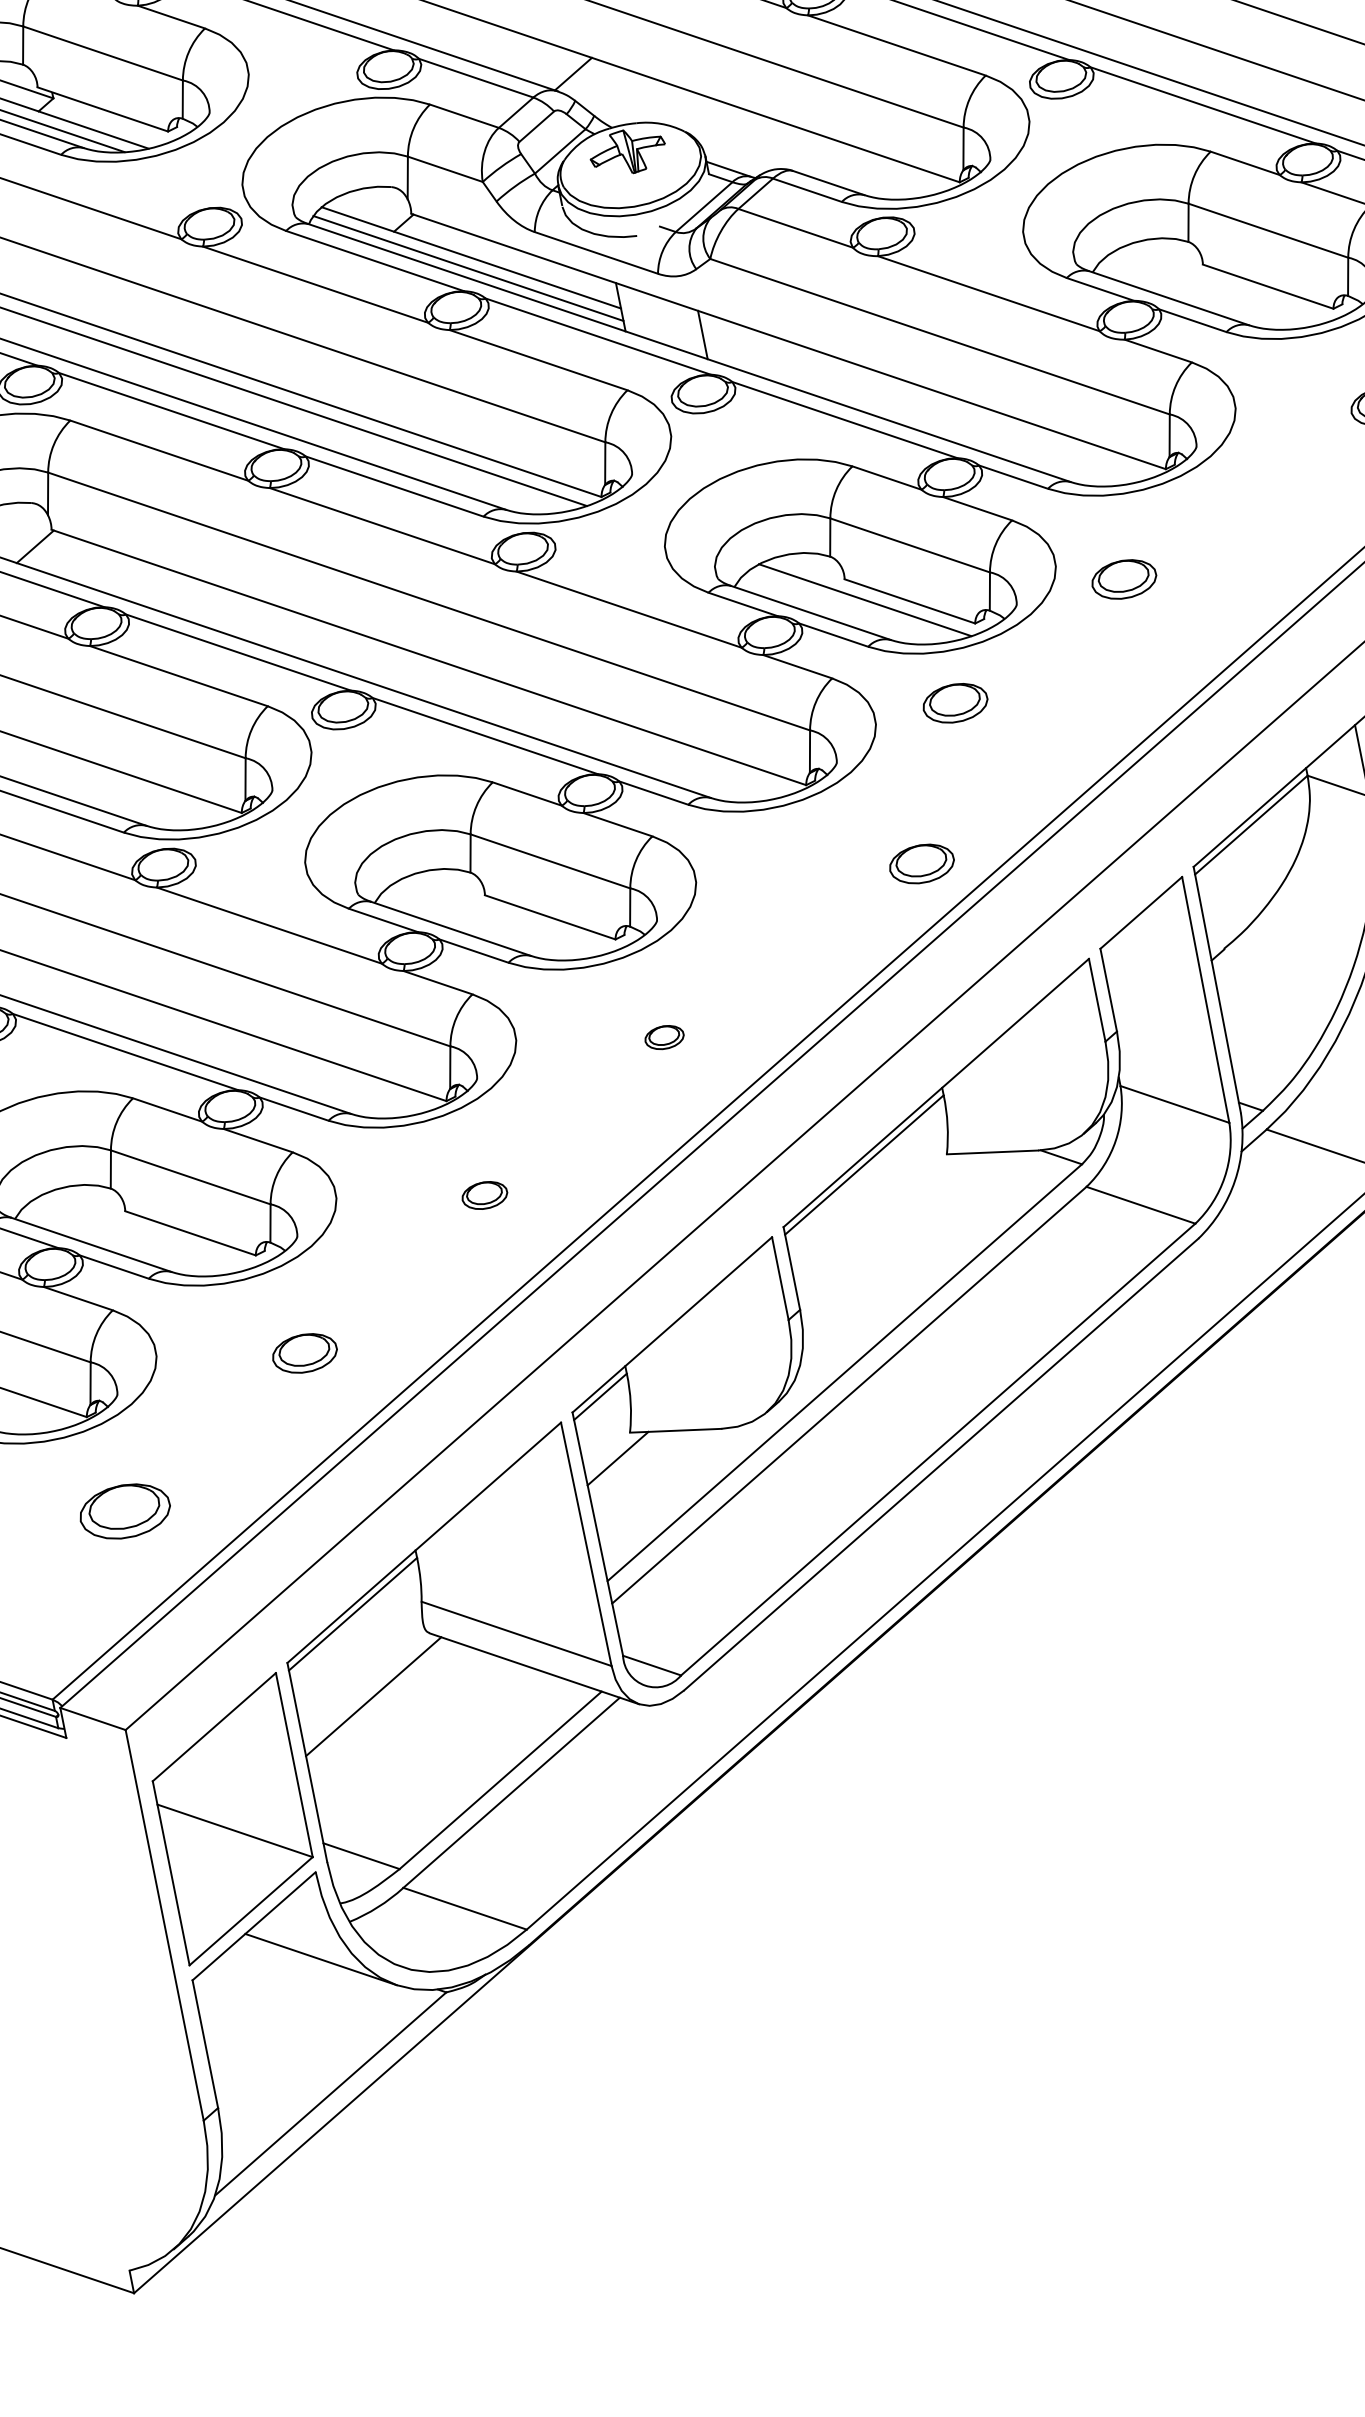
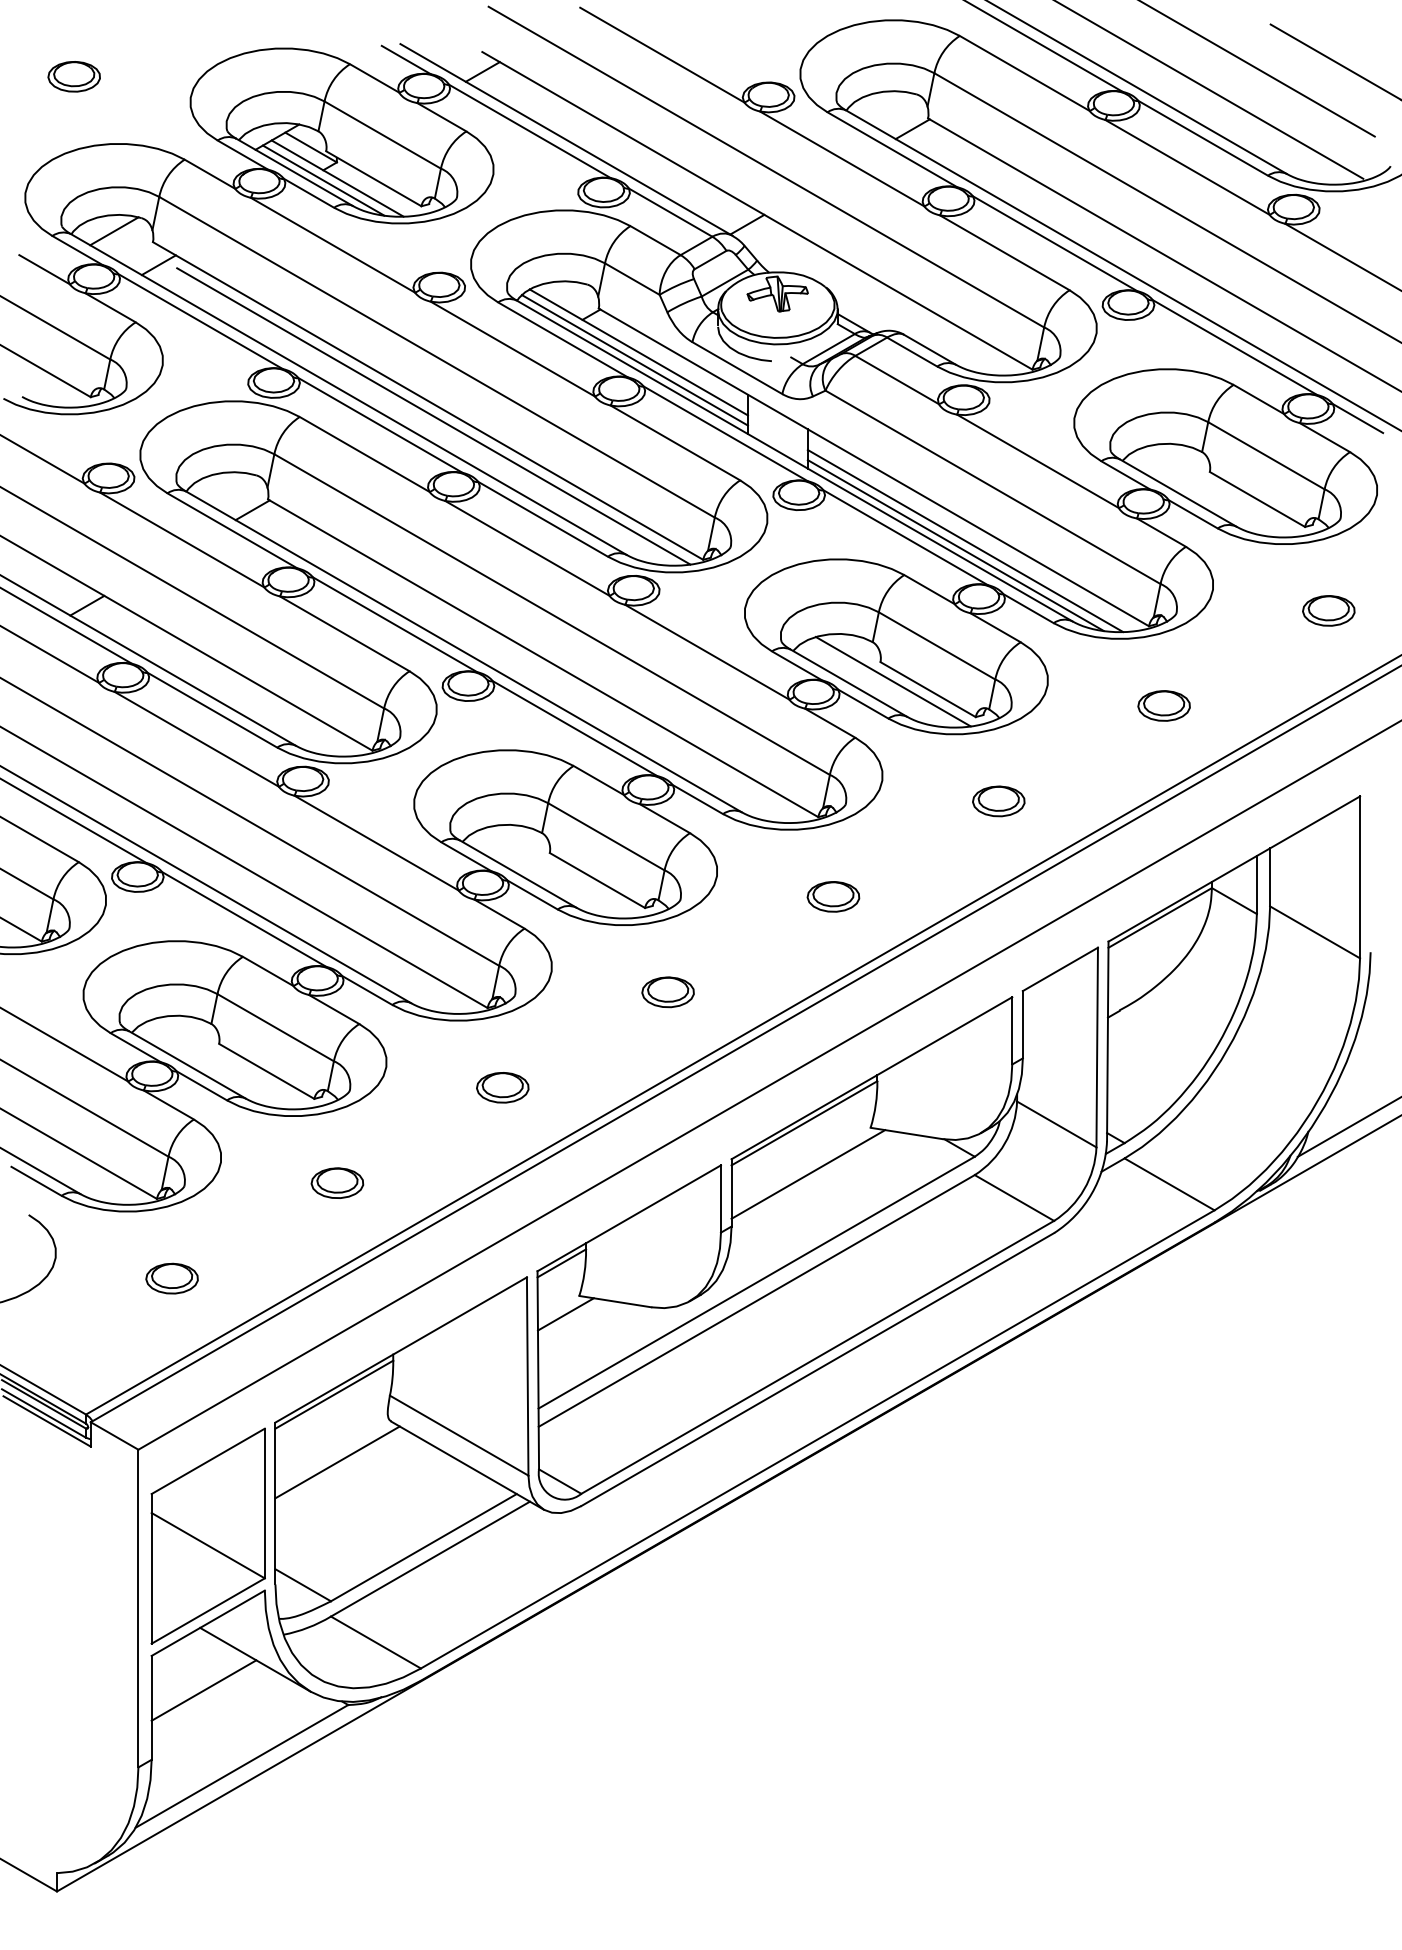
line: (919, 410) -> (965, 541), added
line: (908, 417) -> (955, 545), added
part: (1123, 579) -> (1163, 705), moved
part: (955, 703) -> (998, 801), moved
part: (921, 863) -> (833, 896), moved
part: (663, 1037) -> (667, 992), size x1.67
part: (484, 1195) -> (502, 1087), size x1.43
line: (881, 1226) -> (808, 1174), added
part: (124, 1511) -> (171, 1278), size x0.71
line: (264, 2010) -> (203, 1690), added

